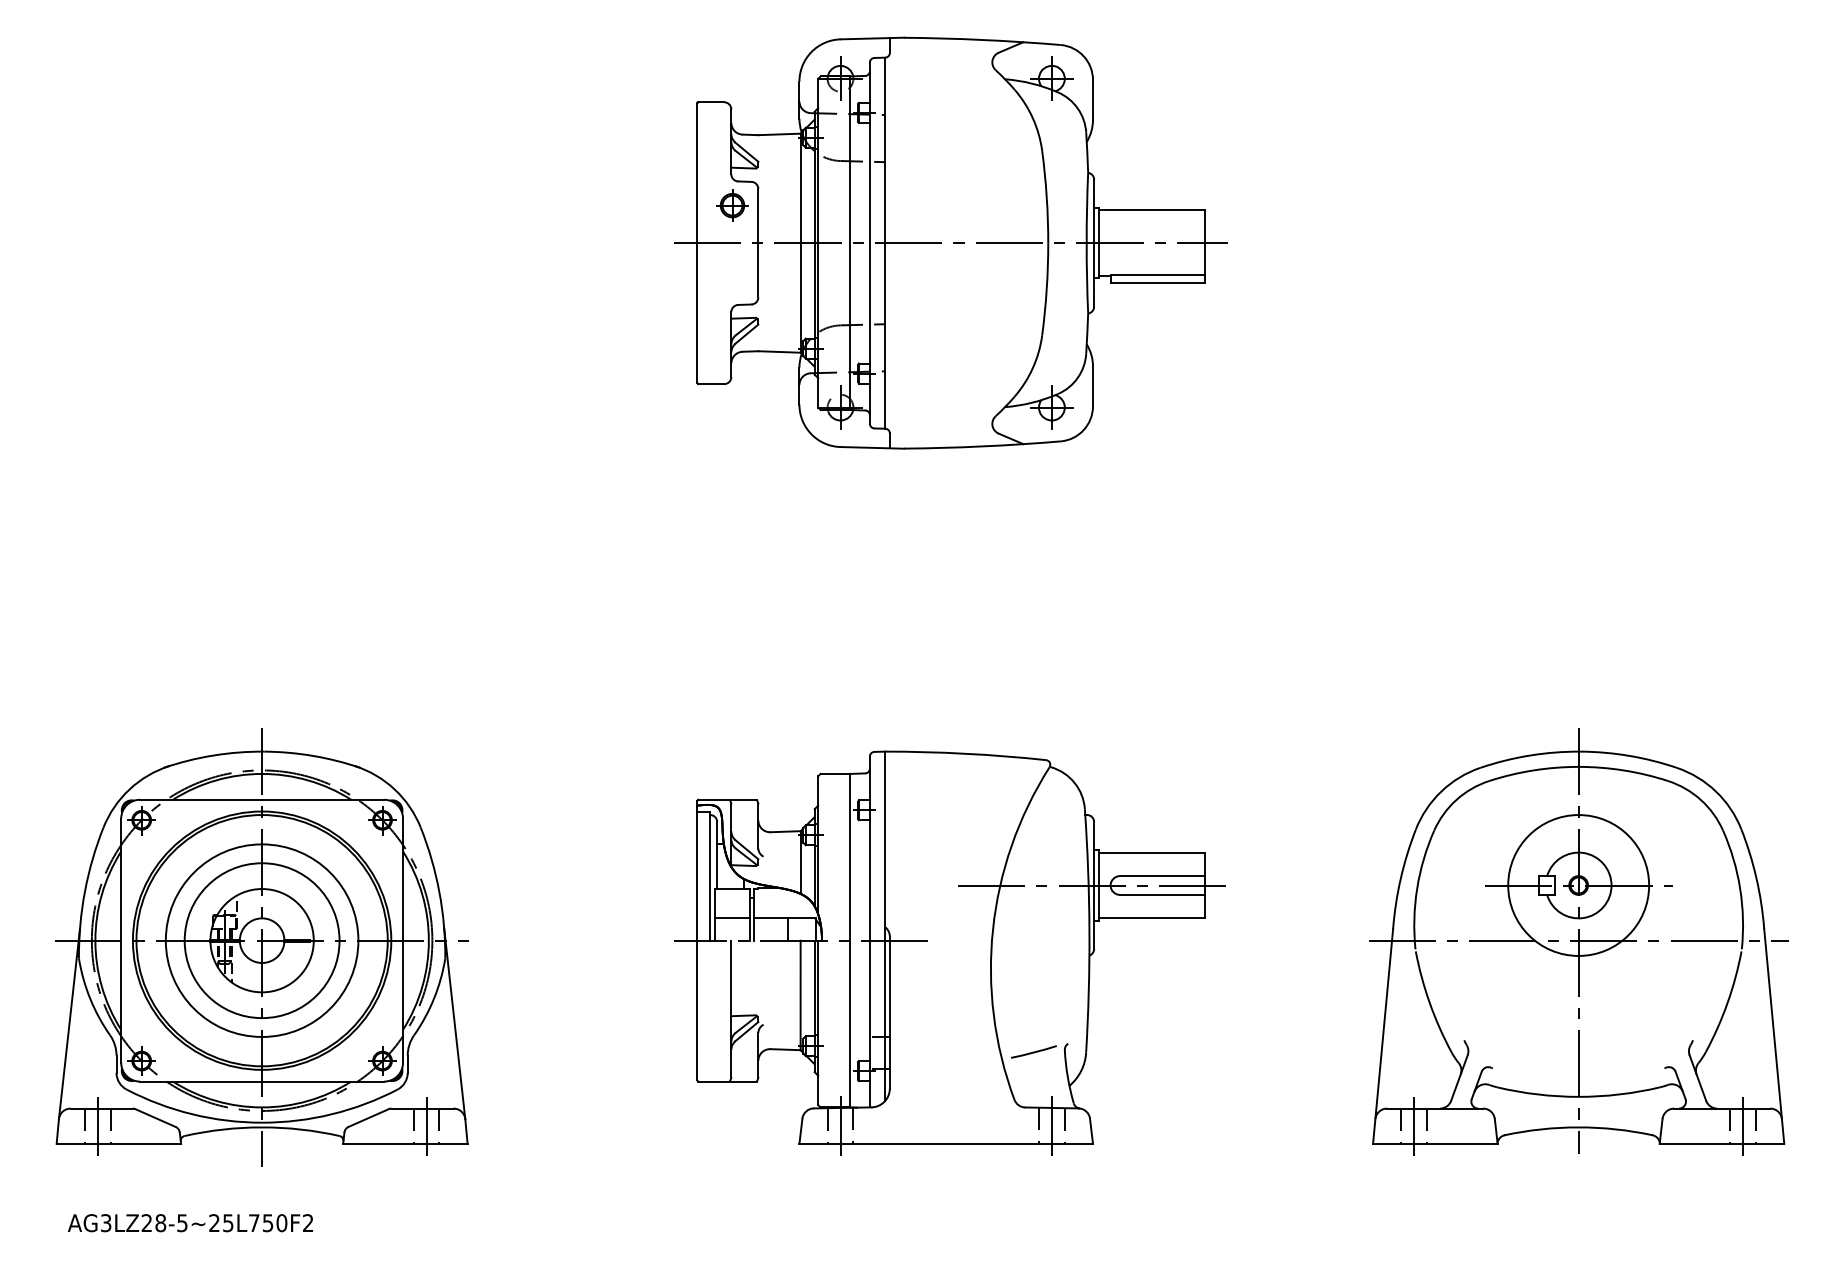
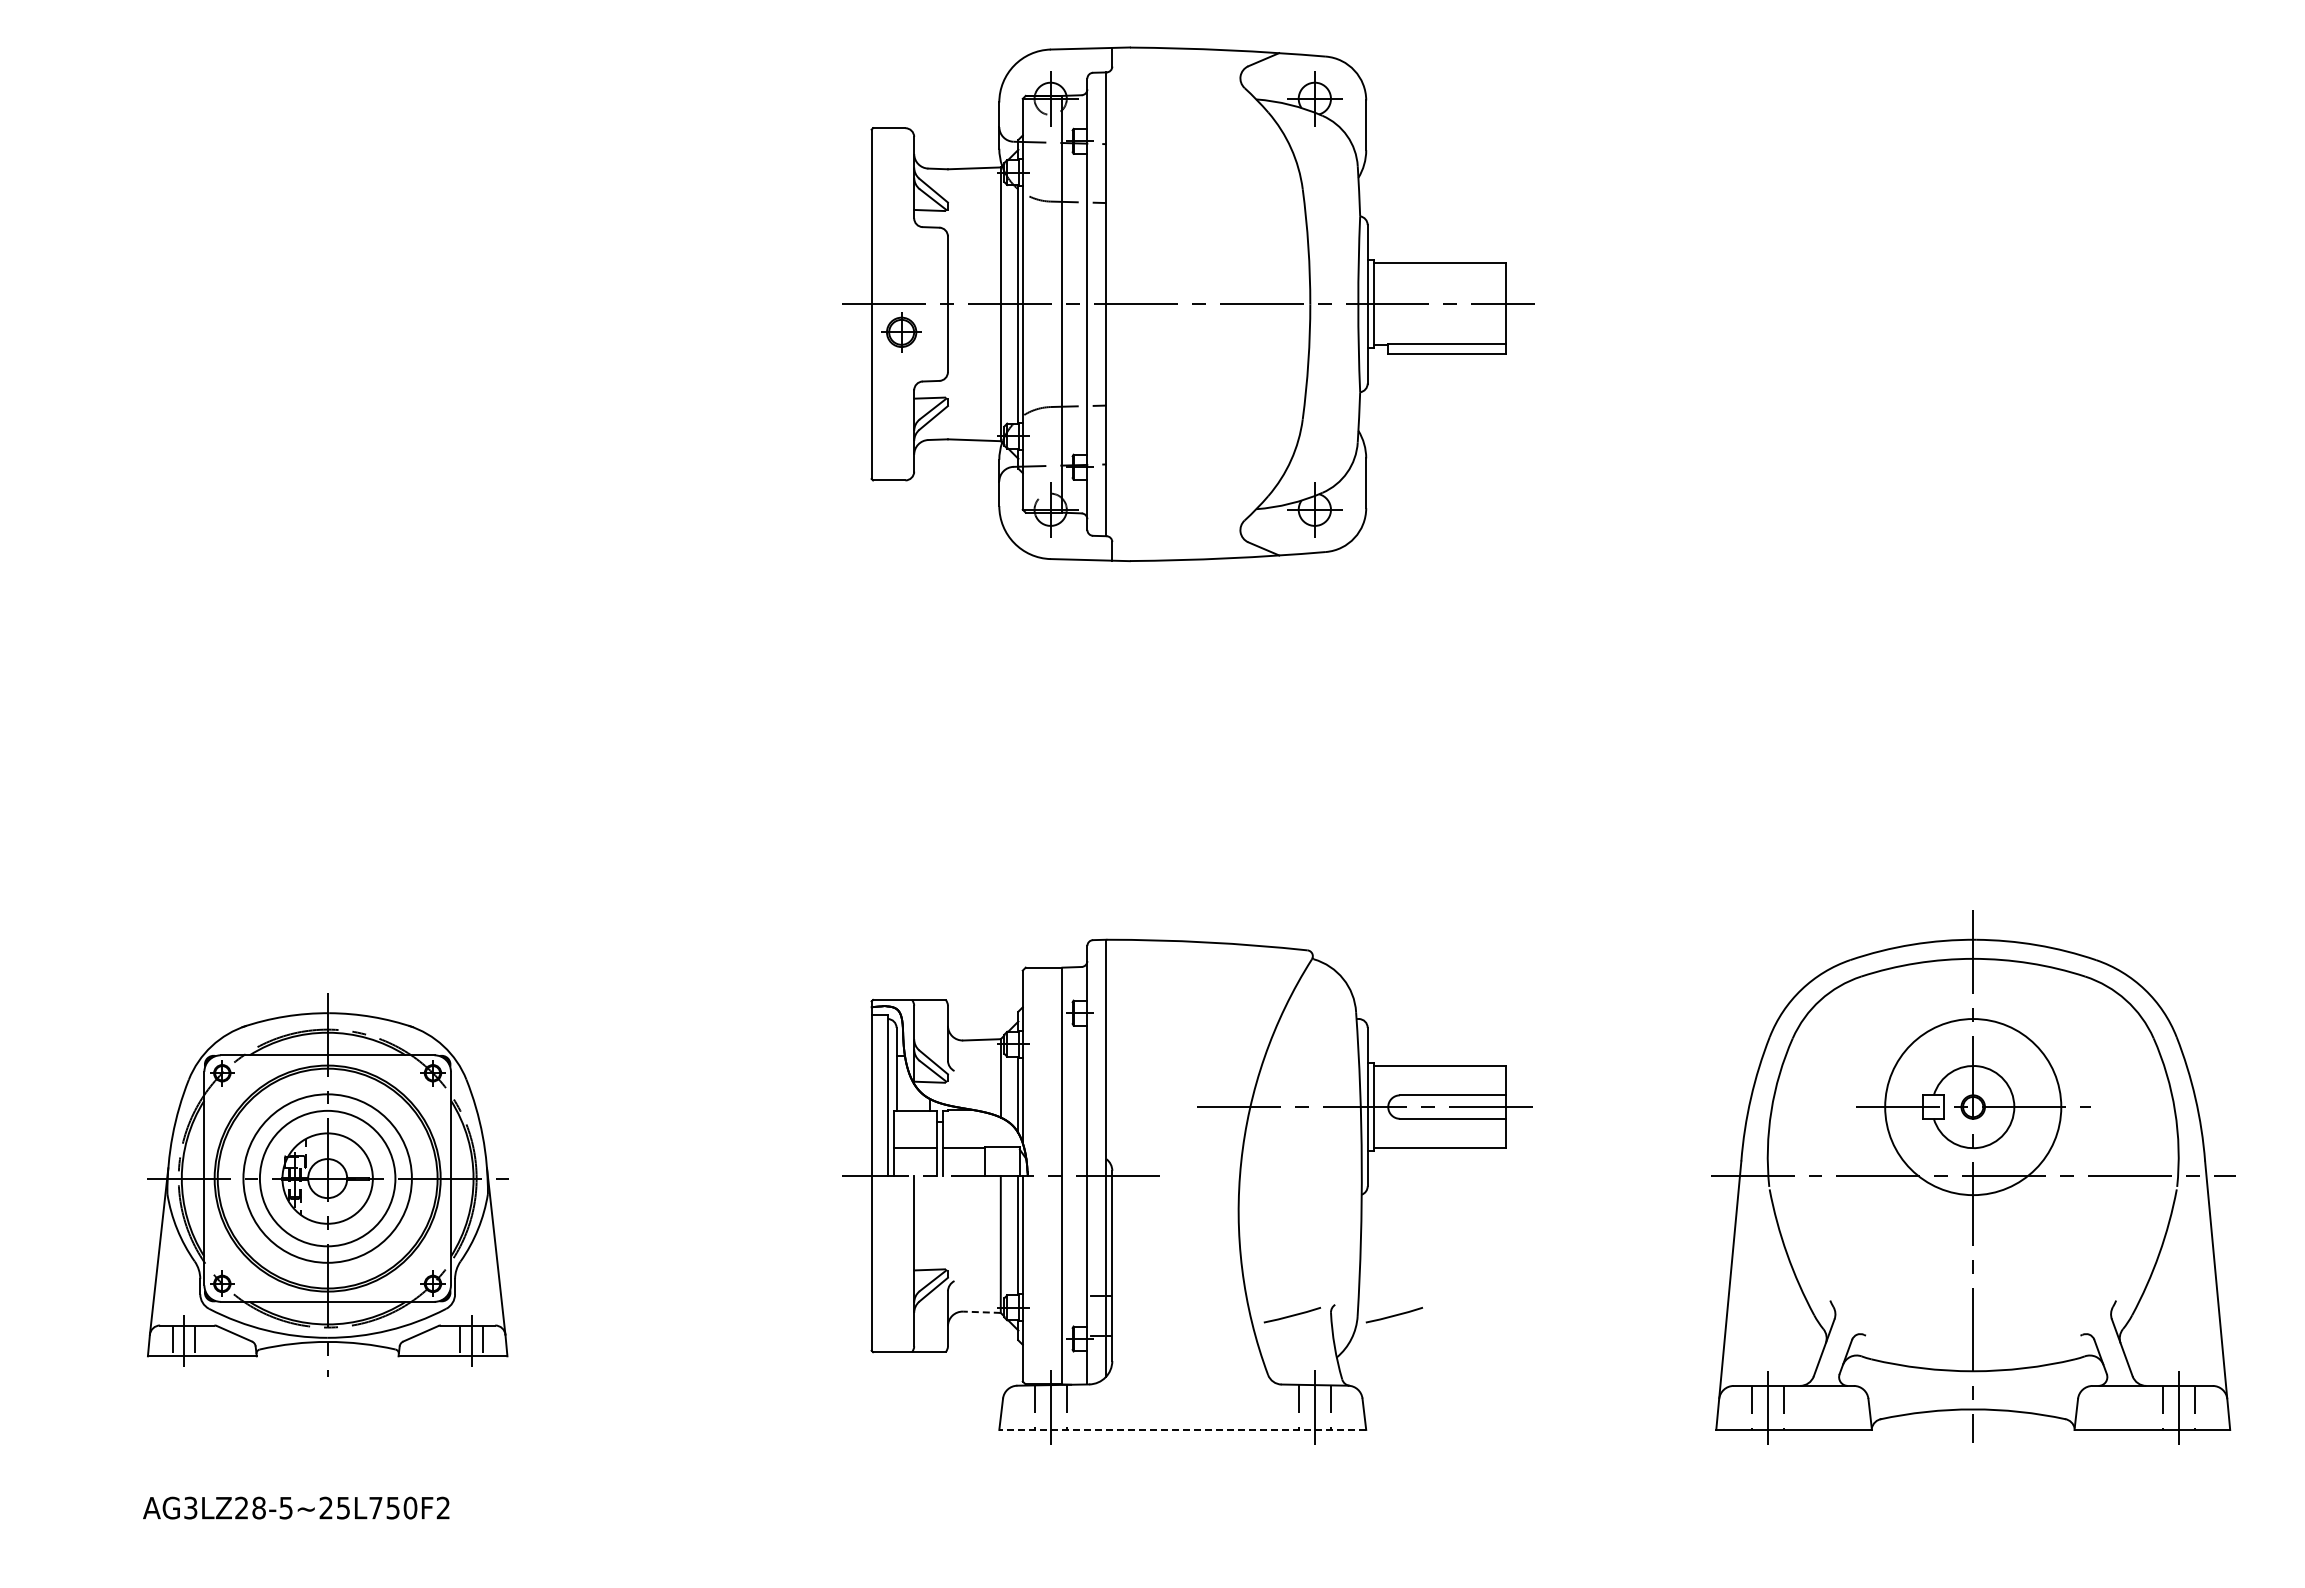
part: (732, 205) -> (901, 332), moved
part: (261, 947) -> (327, 1184), size x0.7
line: (785, 1049) -> (981, 1312), solid -> dashed
line: (1115, 1052) -> (1394, 1315), added
line: (946, 1143) -> (1182, 1429), solid -> dashed
text: (190, 1222) -> (296, 1507), moved

